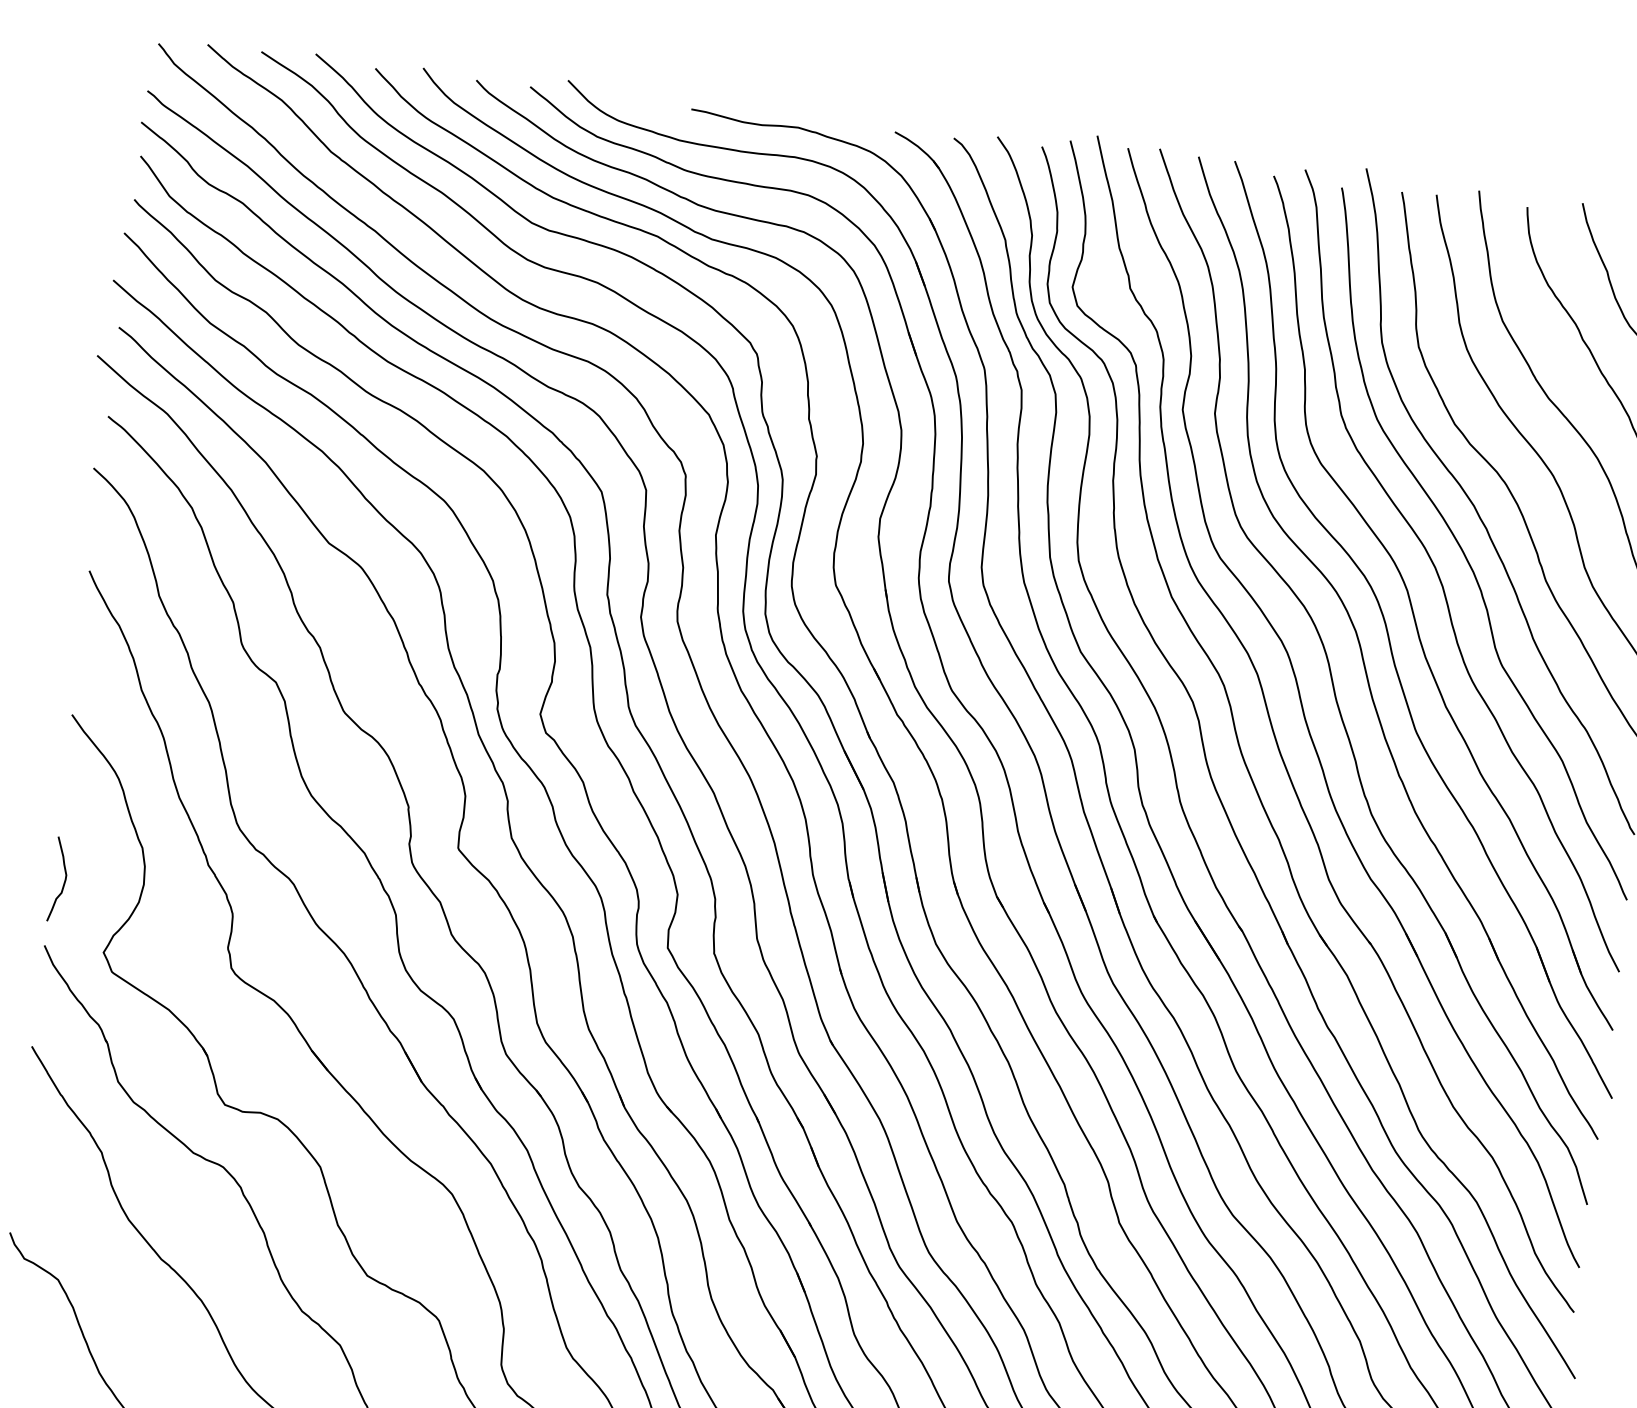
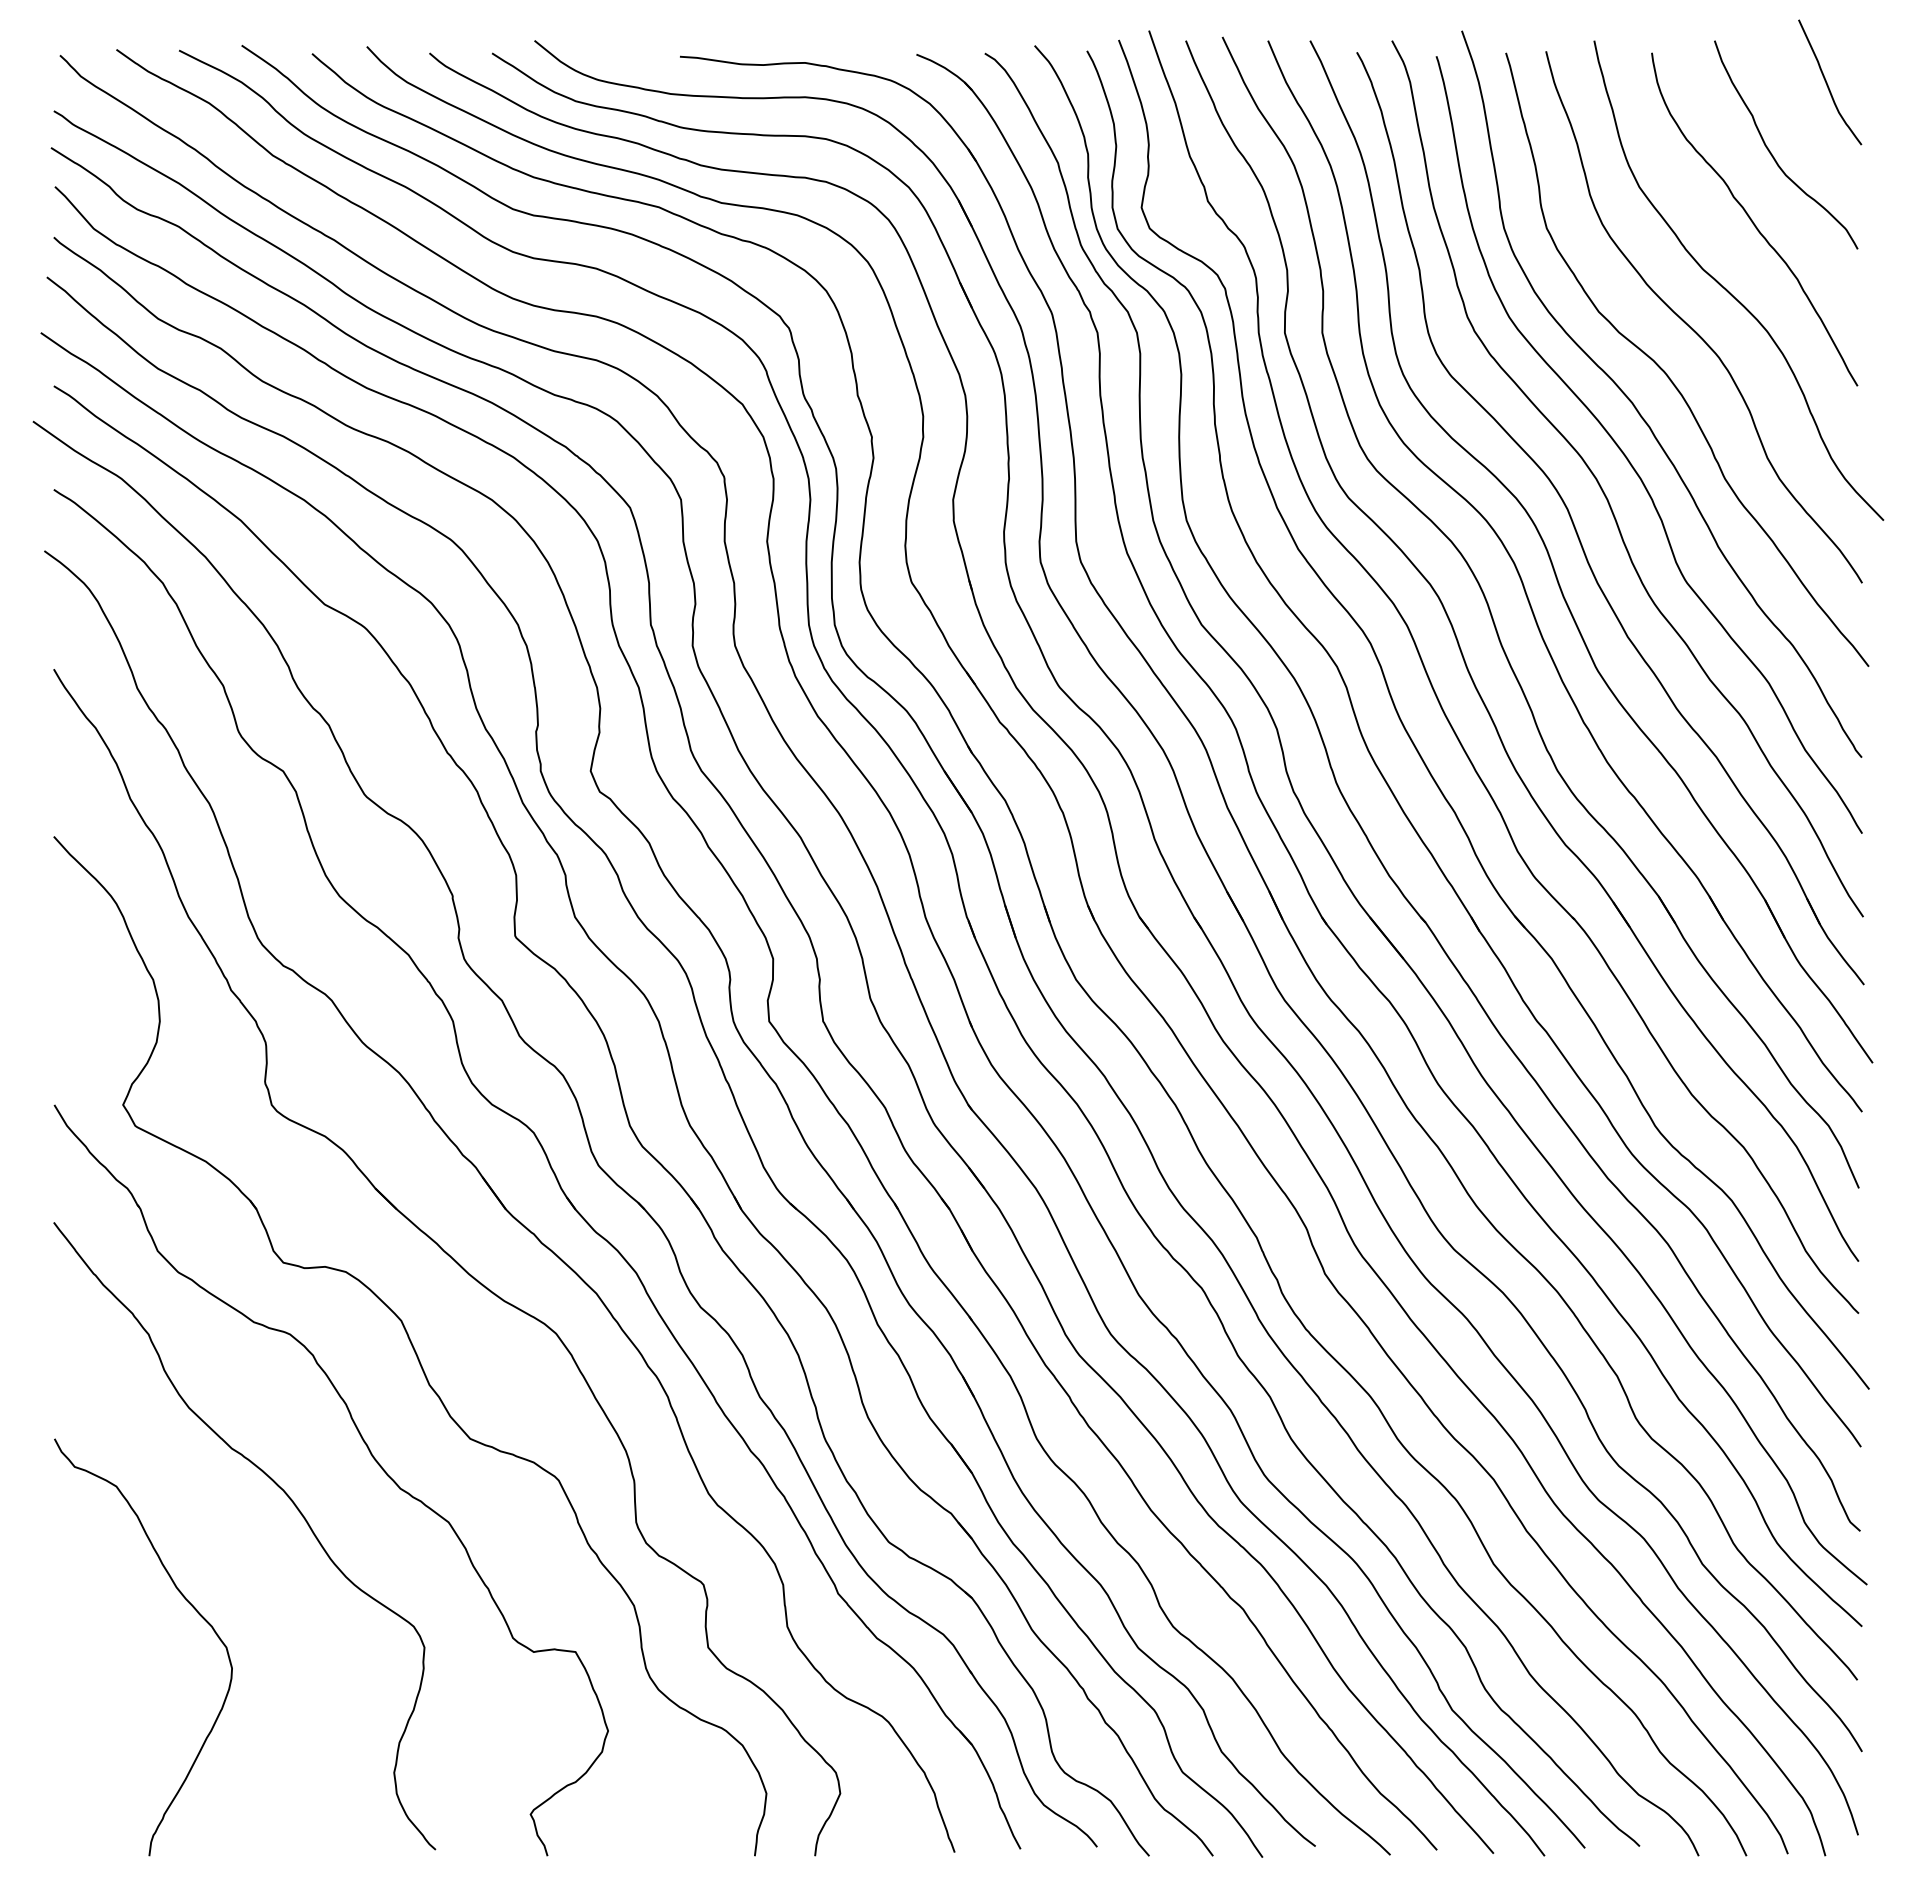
curve: (63, 882) -> (67, 1030), removed

